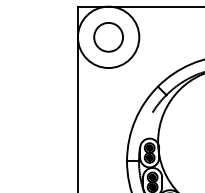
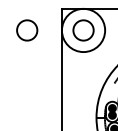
circle: (28, 37) -> (27, 30), added

